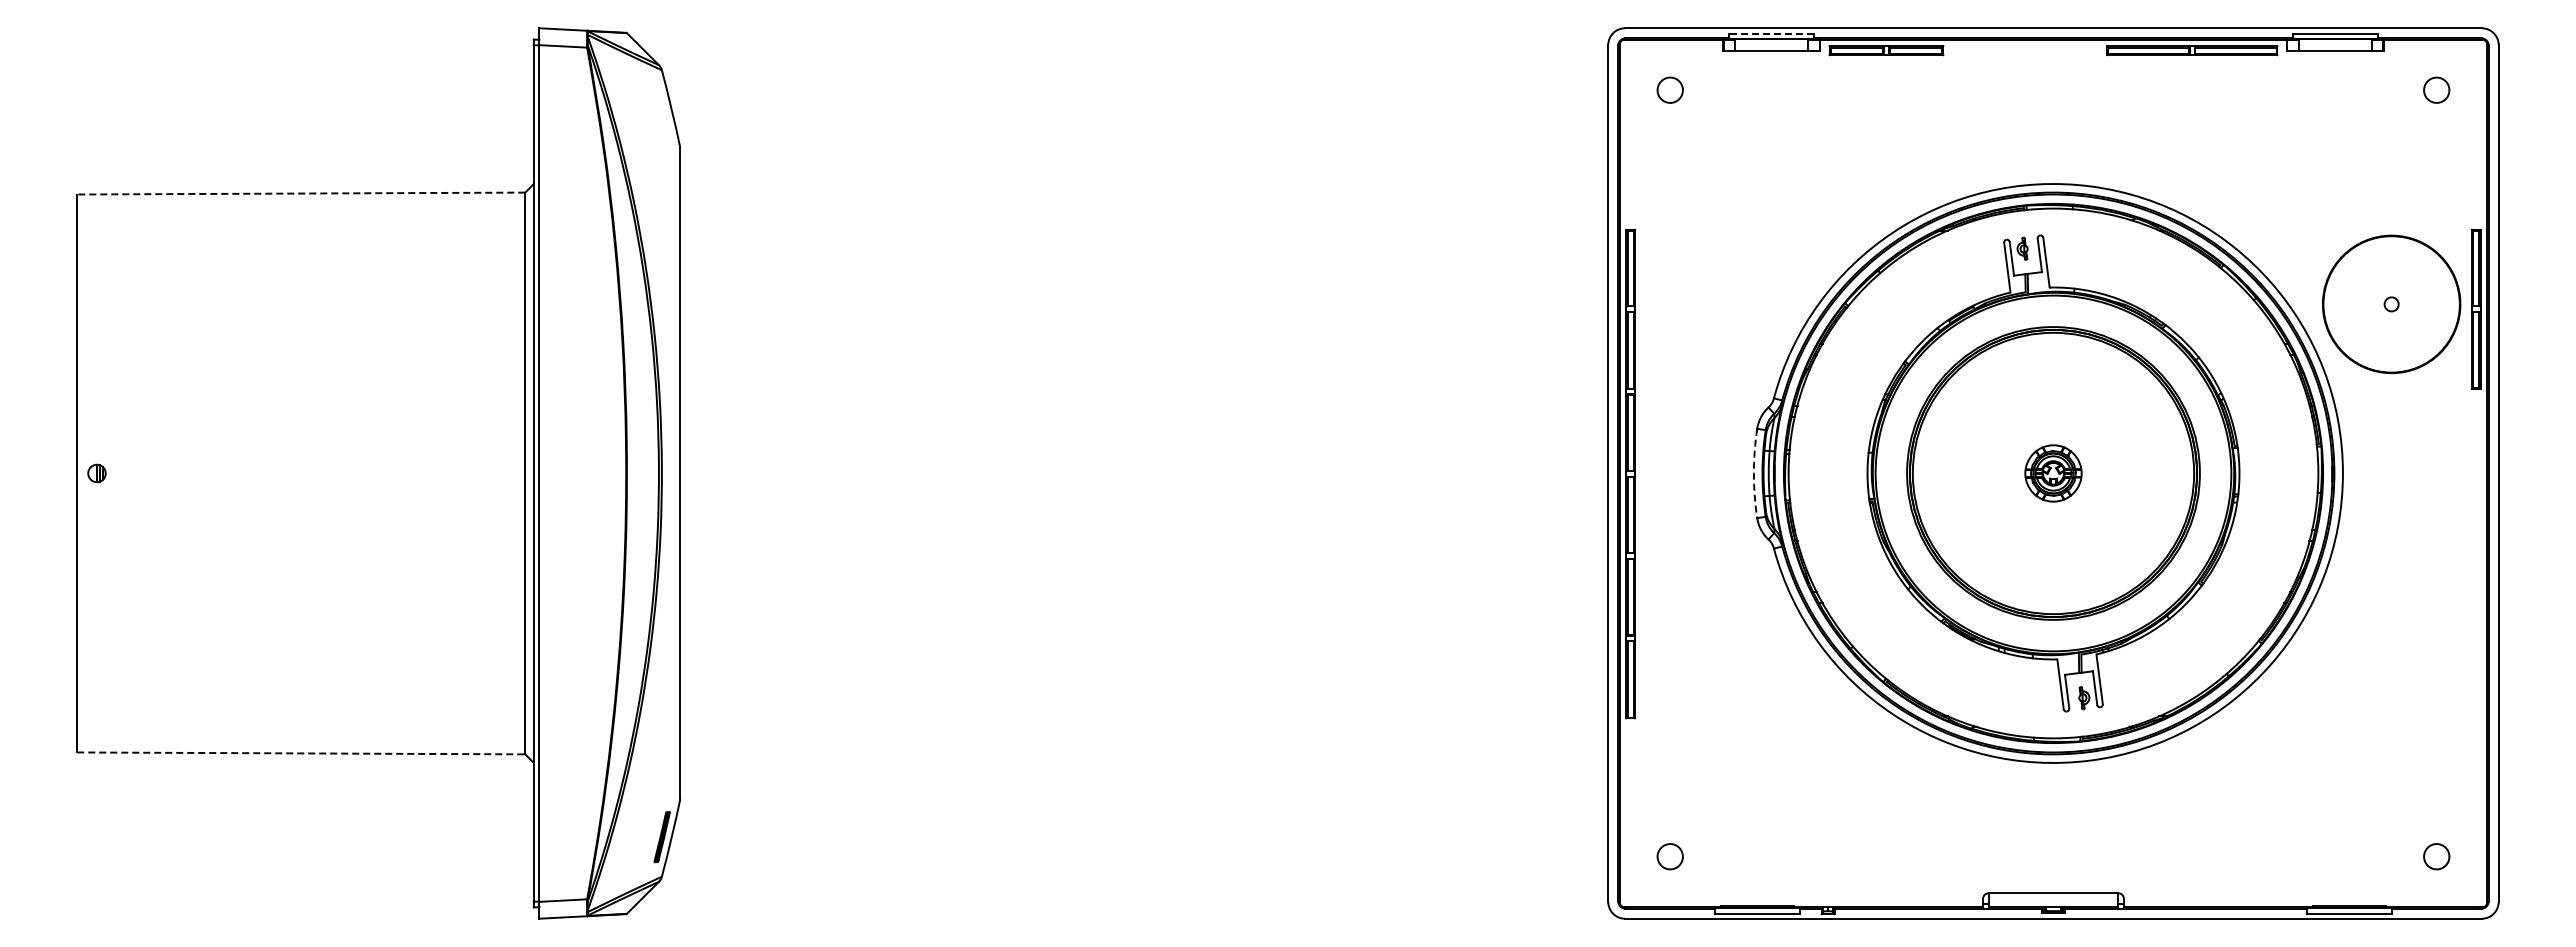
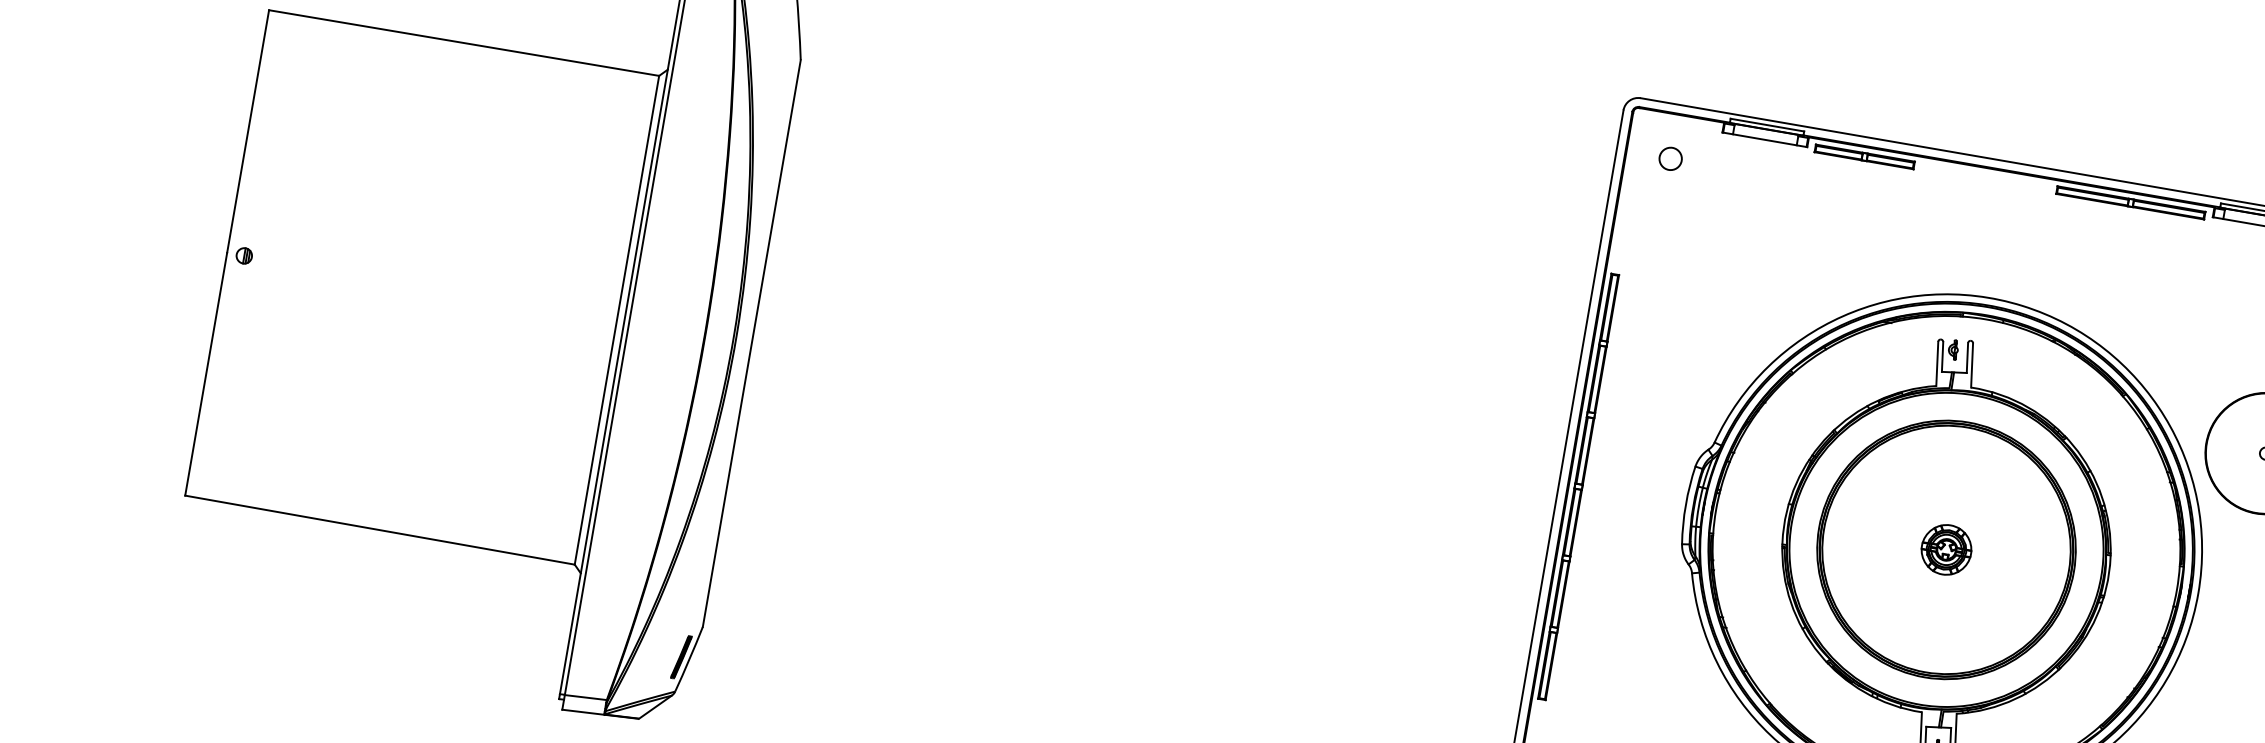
line: (1771, 33) -> (1767, 124), dashed -> solid
line: (300, 193) -> (463, 42), dashed -> solid
arc: (1753, 473) -> (1685, 504), dashed -> solid
line: (301, 753) -> (380, 530), dashed -> solid

